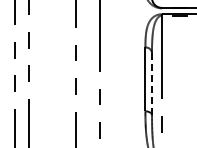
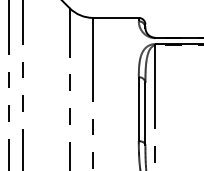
line: (152, 84) -> (145, 114), dashed -> solid

